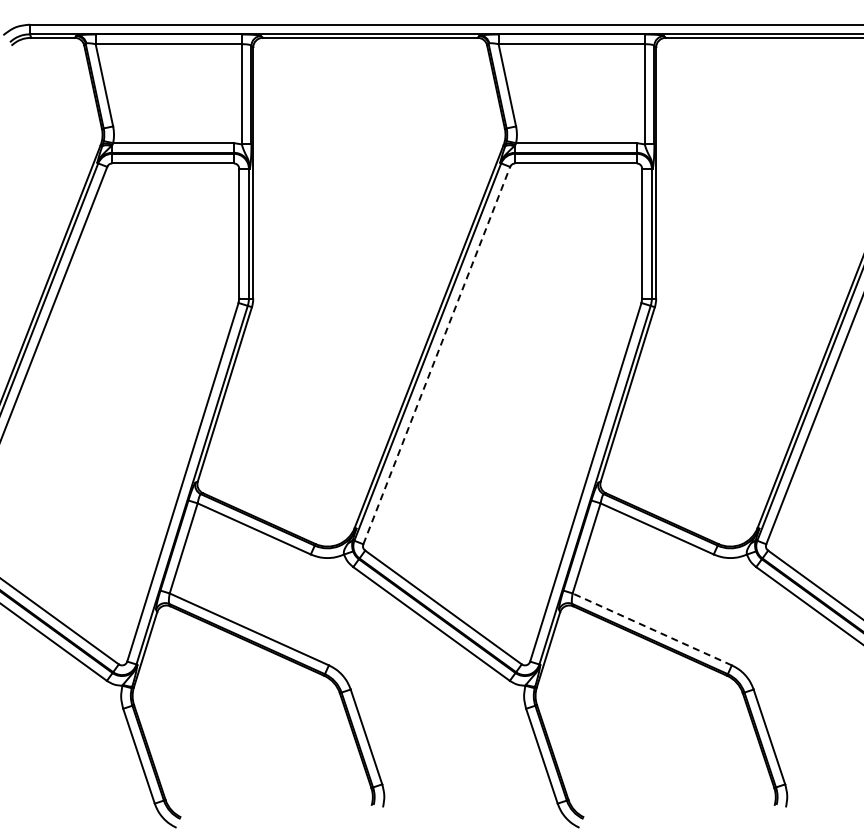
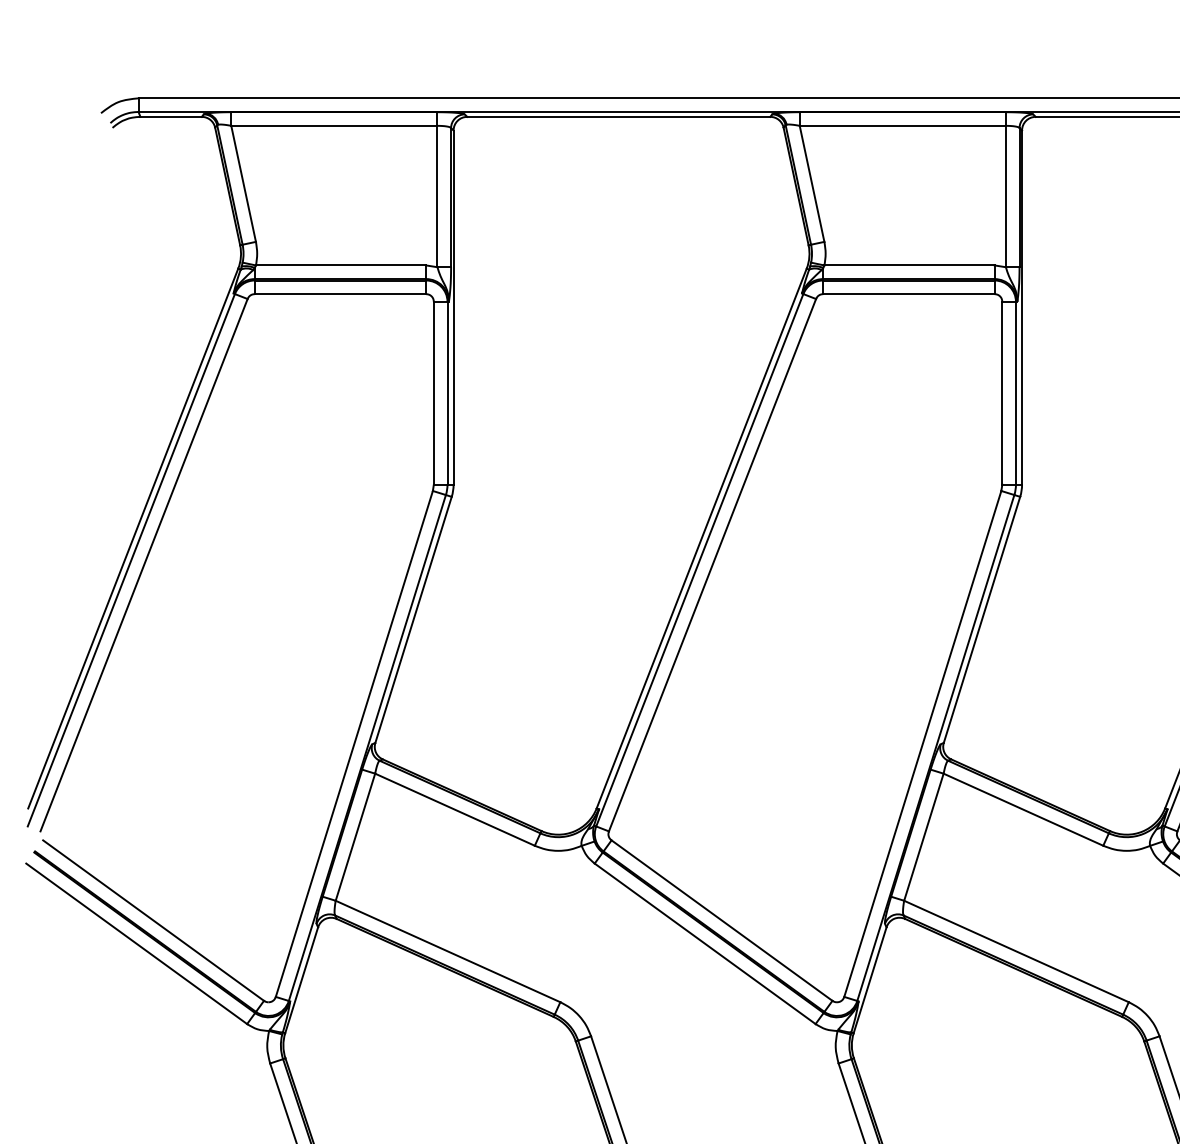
line: (436, 355) -> (712, 565), dashed -> solid
line: (651, 629) -> (1015, 951), dashed -> solid

